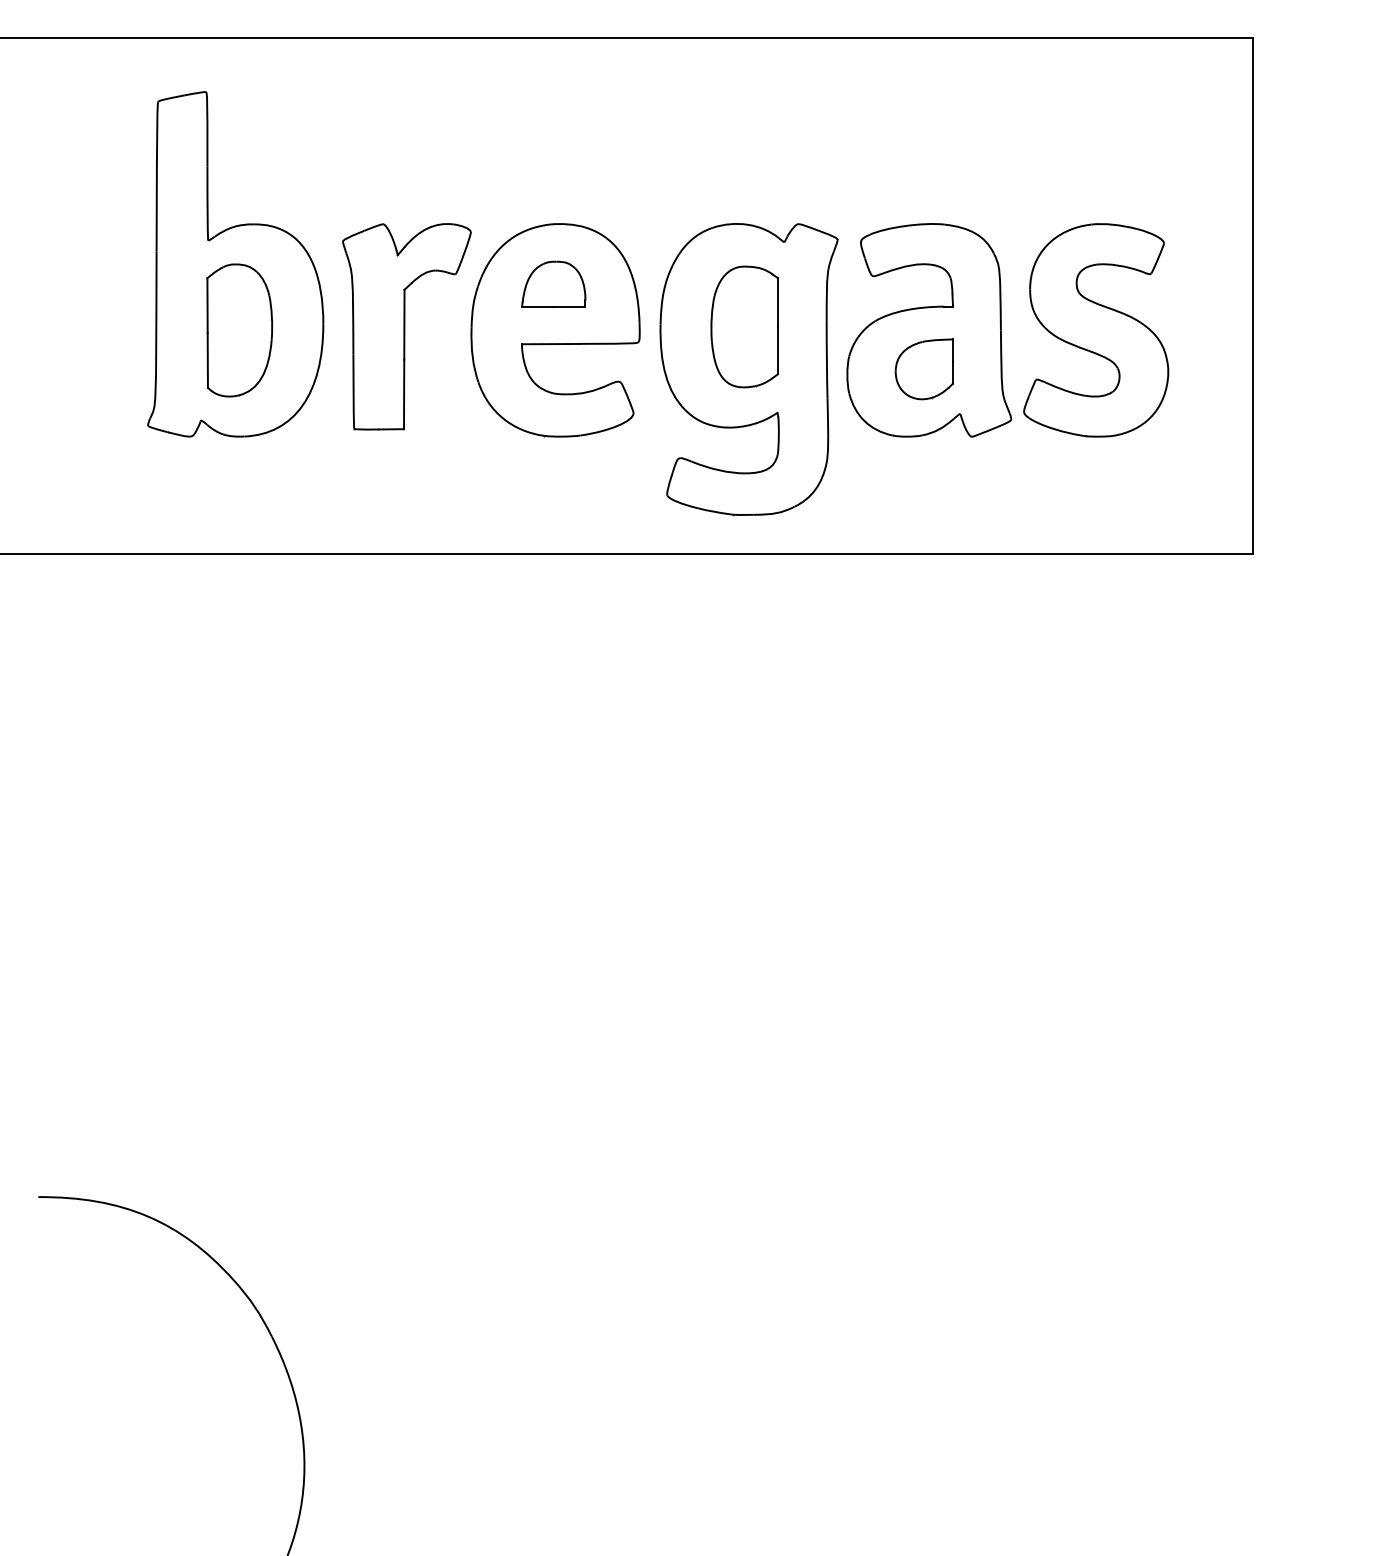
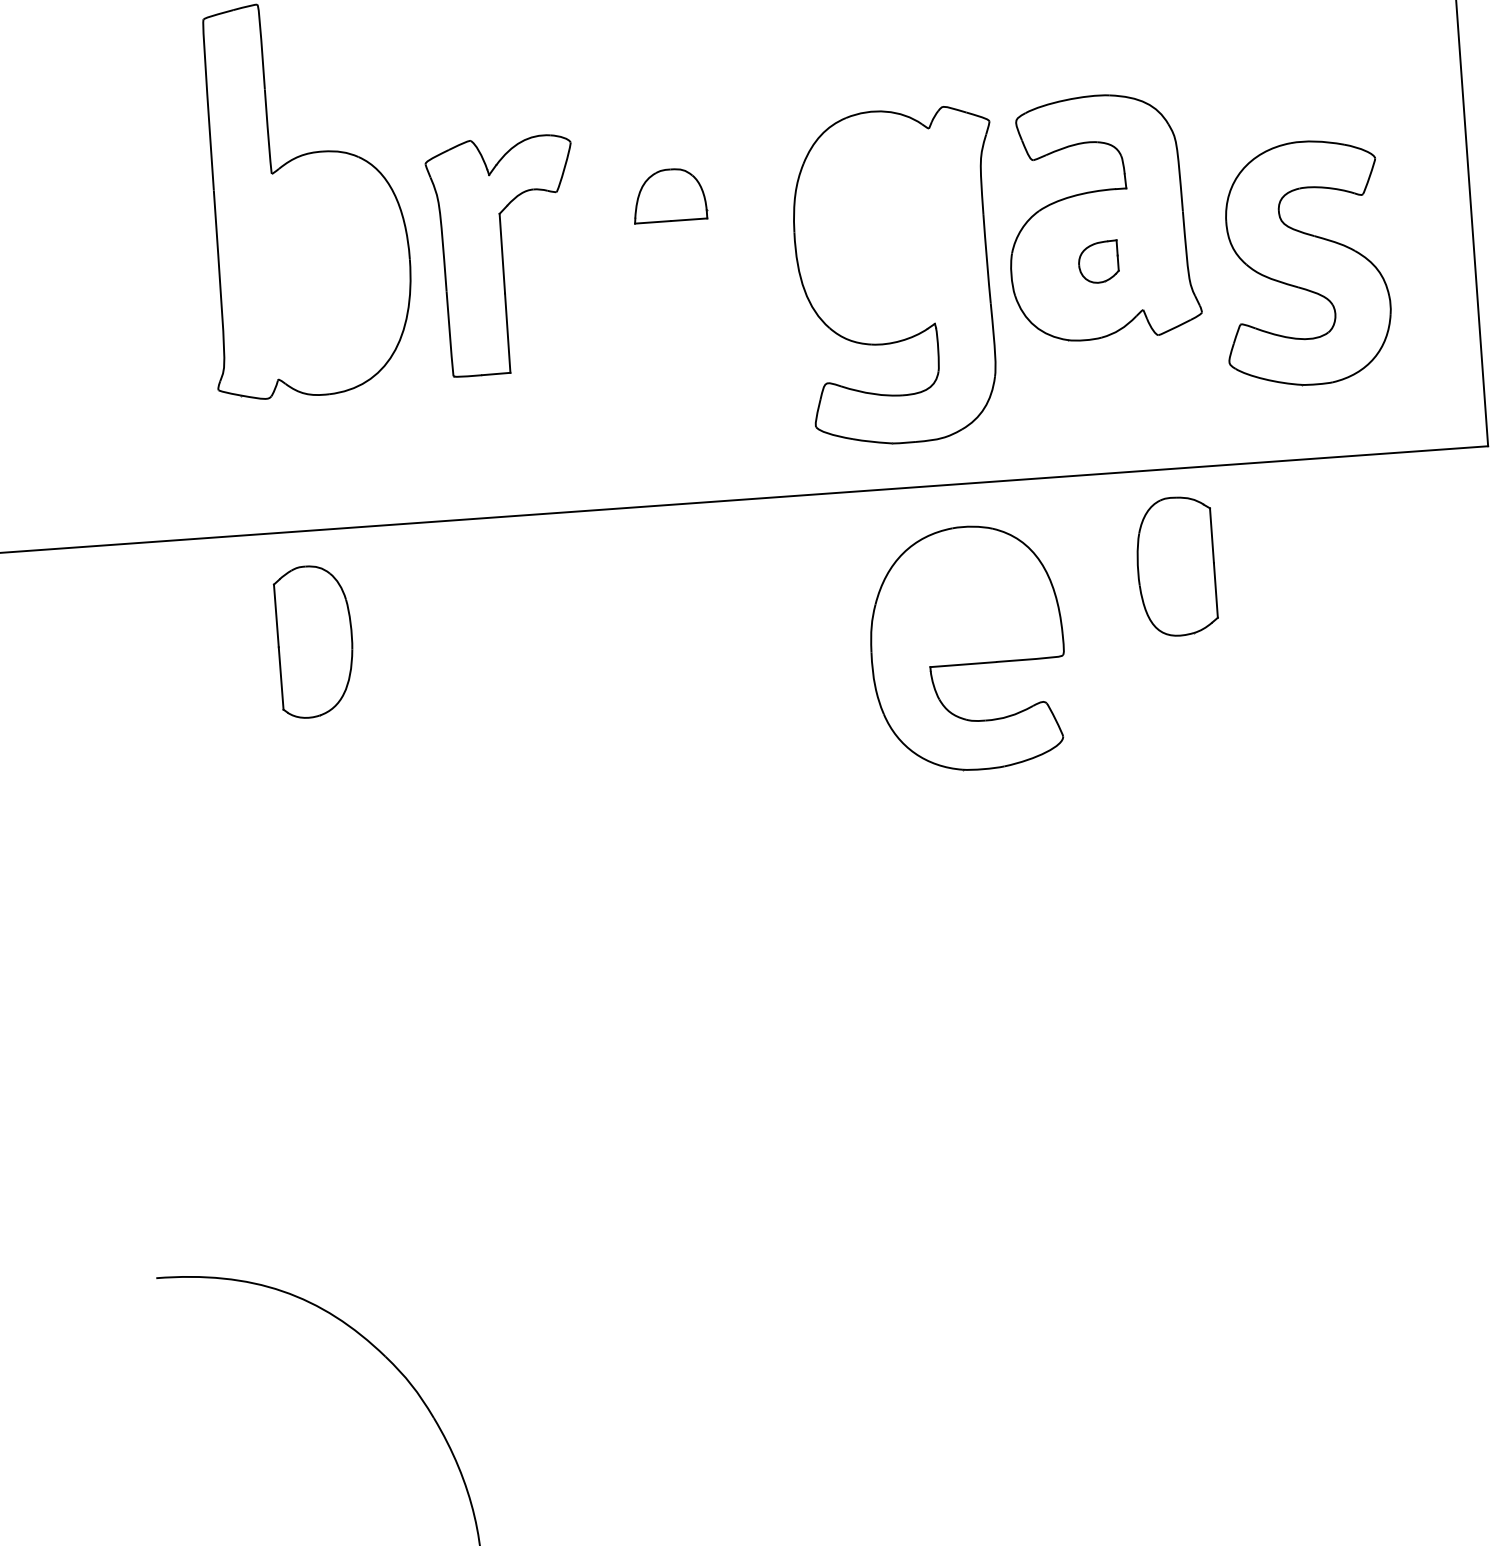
part: (744, 326) -> (1175, 566), moved
part: (239, 330) -> (314, 641), moved
part: (555, 330) -> (967, 648), moved
part: (1096, 330) -> (1305, 263), moved
part: (923, 369) -> (1097, 262), size x0.6

